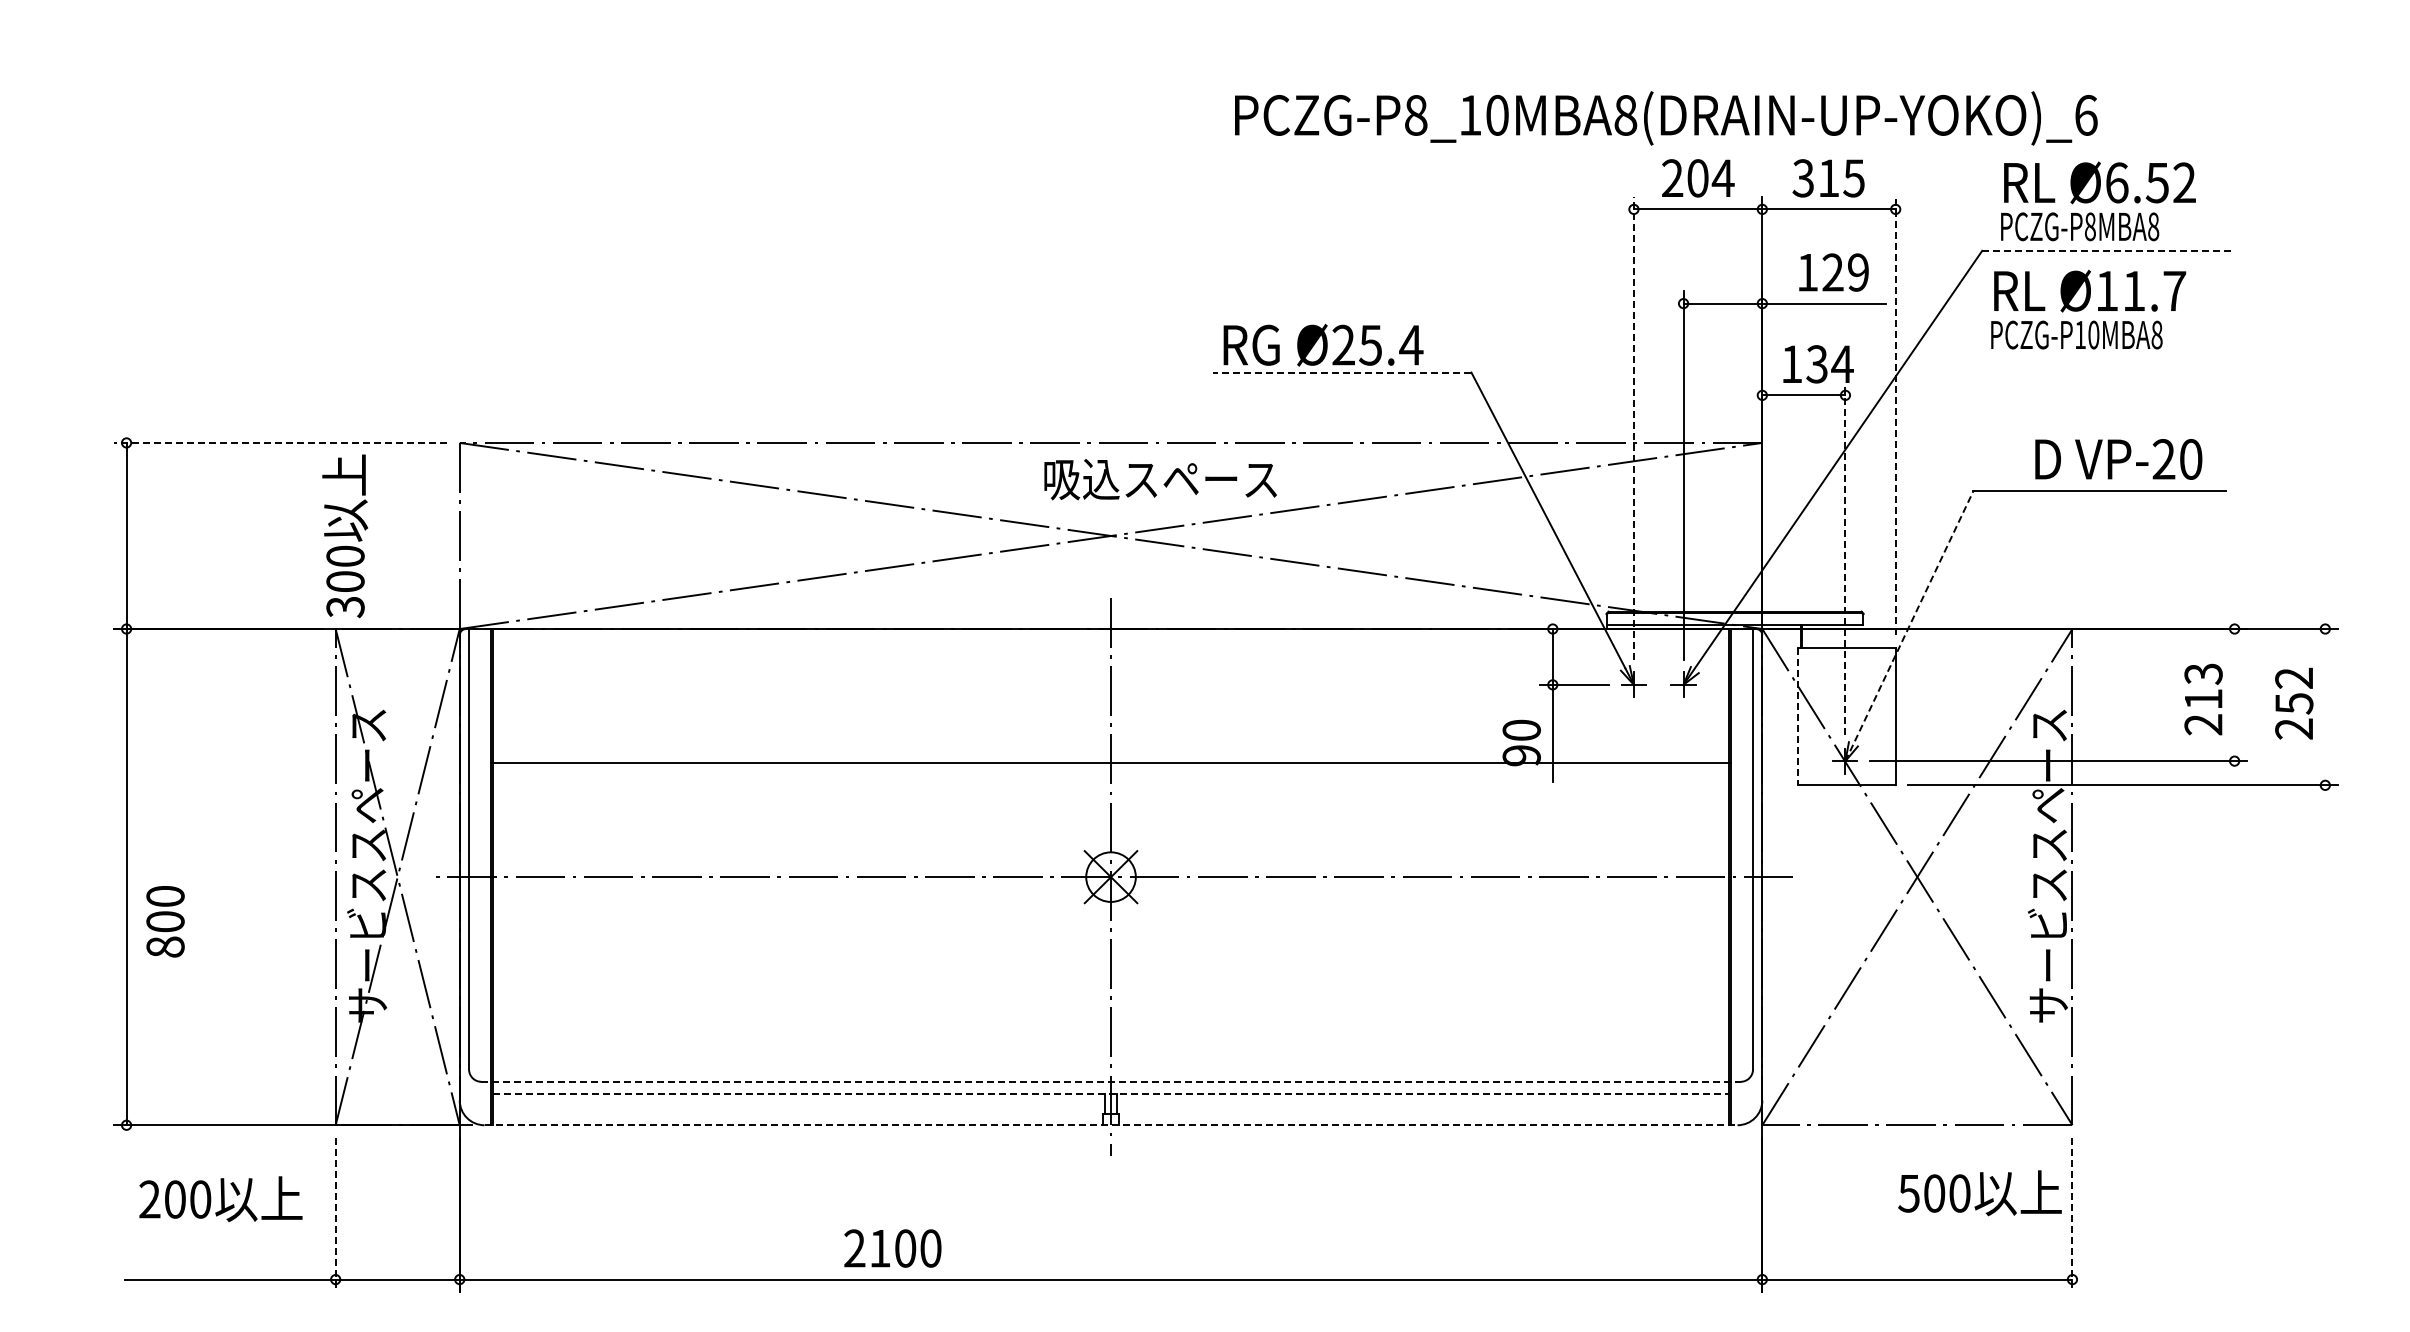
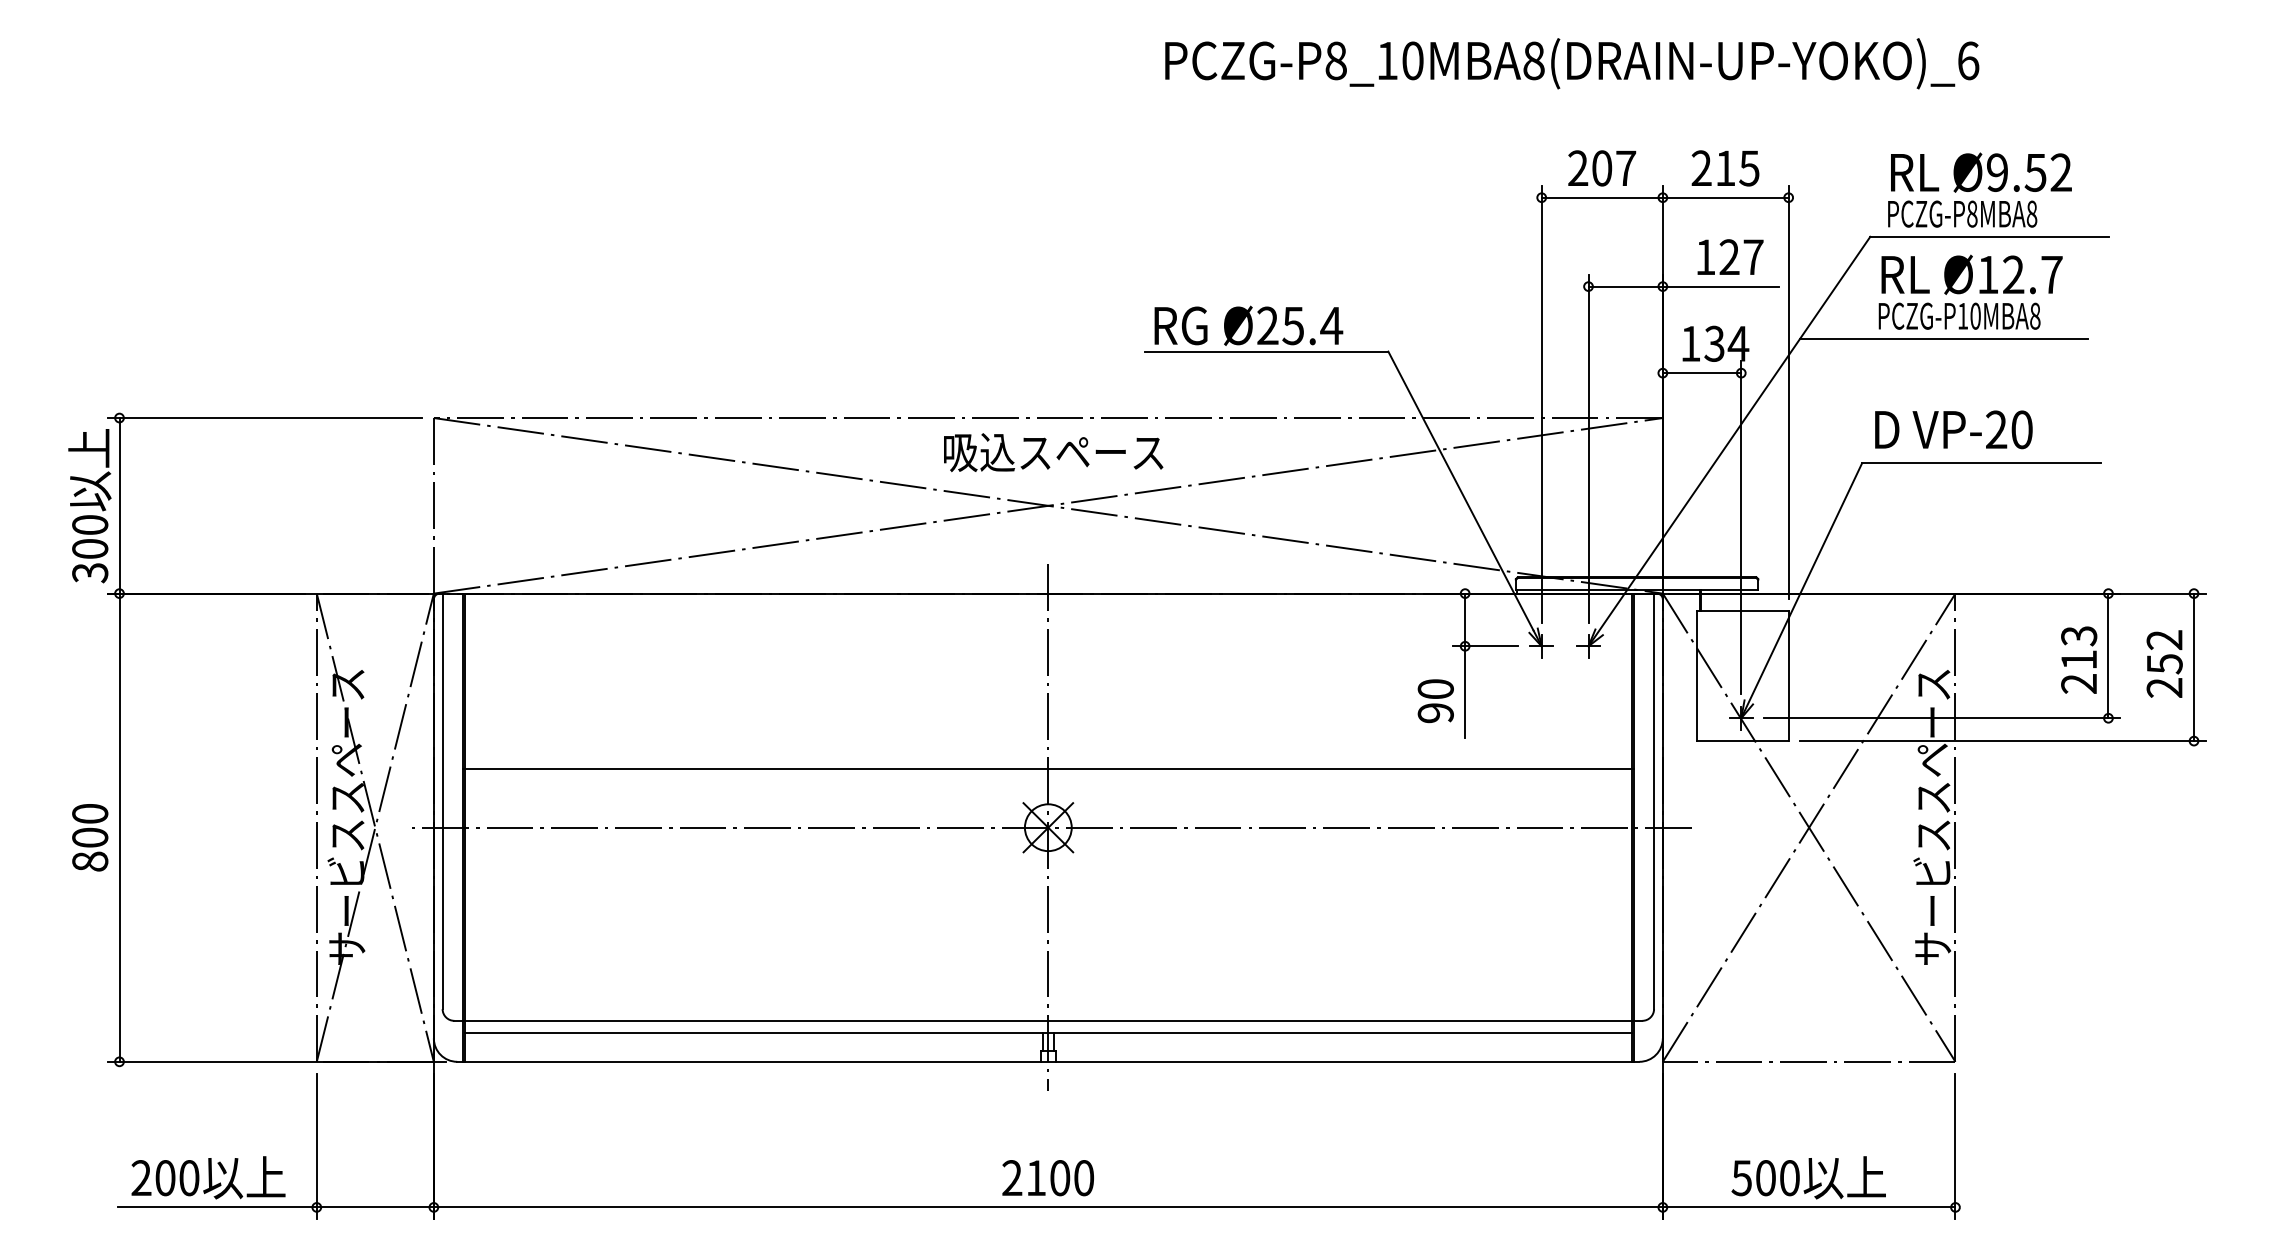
text: (1666, 118) -> (1572, 63), moved
text: (1722, 177) -> (1625, 167), 204 -> 207
text: (1802, 178) -> (1700, 168), 315 -> 215
text: (2116, 182) -> (1997, 172), Ø6.52 -> Ø9.52
line: (2108, 250) -> (1989, 236), dashed -> solid
text: (1858, 272) -> (1753, 257), 129 -> 127
text: (2134, 290) -> (2013, 274), Ø11.7 -> Ø12.7
line: (2060, 359) -> (1944, 339), added
line: (1342, 372) -> (1266, 351), dashed -> solid
line: (1895, 415) -> (1788, 392), dashed -> solid
line: (1633, 428) -> (1541, 404), dashed -> solid
line: (280, 442) -> (264, 417), dashed -> solid
text: (2118, 459) -> (1953, 429), moved
text: (1160, 479) -> (1053, 452), moved
text: (345, 536) -> (90, 506), moved
line: (1845, 558) -> (1741, 527), dashed -> solid
line: (1909, 625) -> (1801, 590), dashed -> solid
line: (2234, 695) -> (2108, 656), added
line: (2325, 707) -> (2194, 667), added
line: (1798, 716) -> (1696, 676), dashed -> solid
line: (1110, 763) -> (1047, 769), moved
text: (165, 921) -> (90, 837), moved
line: (1111, 1081) -> (1048, 1020), dashed -> solid
line: (1111, 1094) -> (1048, 1032), dashed -> solid
line: (1111, 1125) -> (1048, 1062), dashed -> solid
text: (1979, 1193) -> (1808, 1178), moved
text: (220, 1199) -> (208, 1178), moved
line: (335, 1215) -> (316, 1146), dashed -> solid
line: (2072, 1215) -> (1955, 1146), dashed -> solid
text: (892, 1248) -> (1047, 1178), moved

